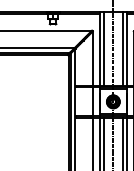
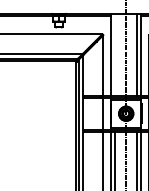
line: (103, 48) -> (115, 54), removed

